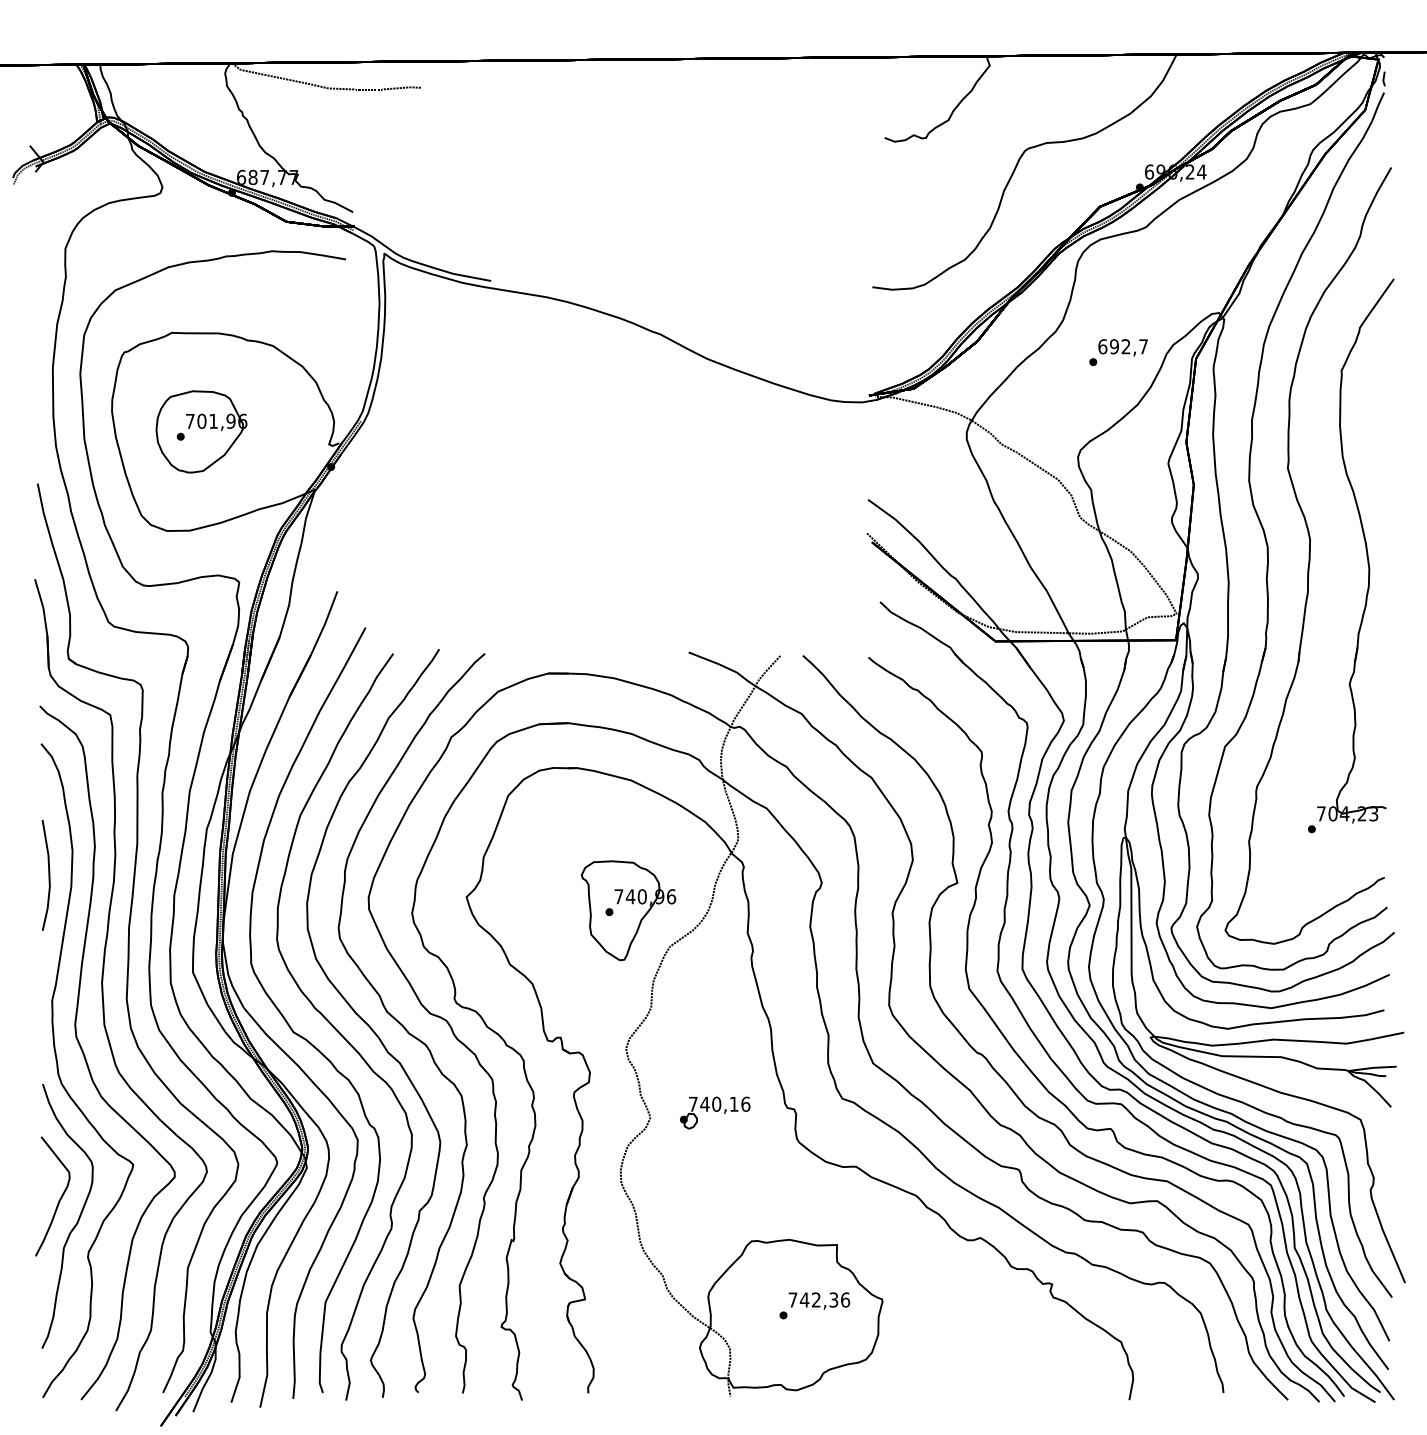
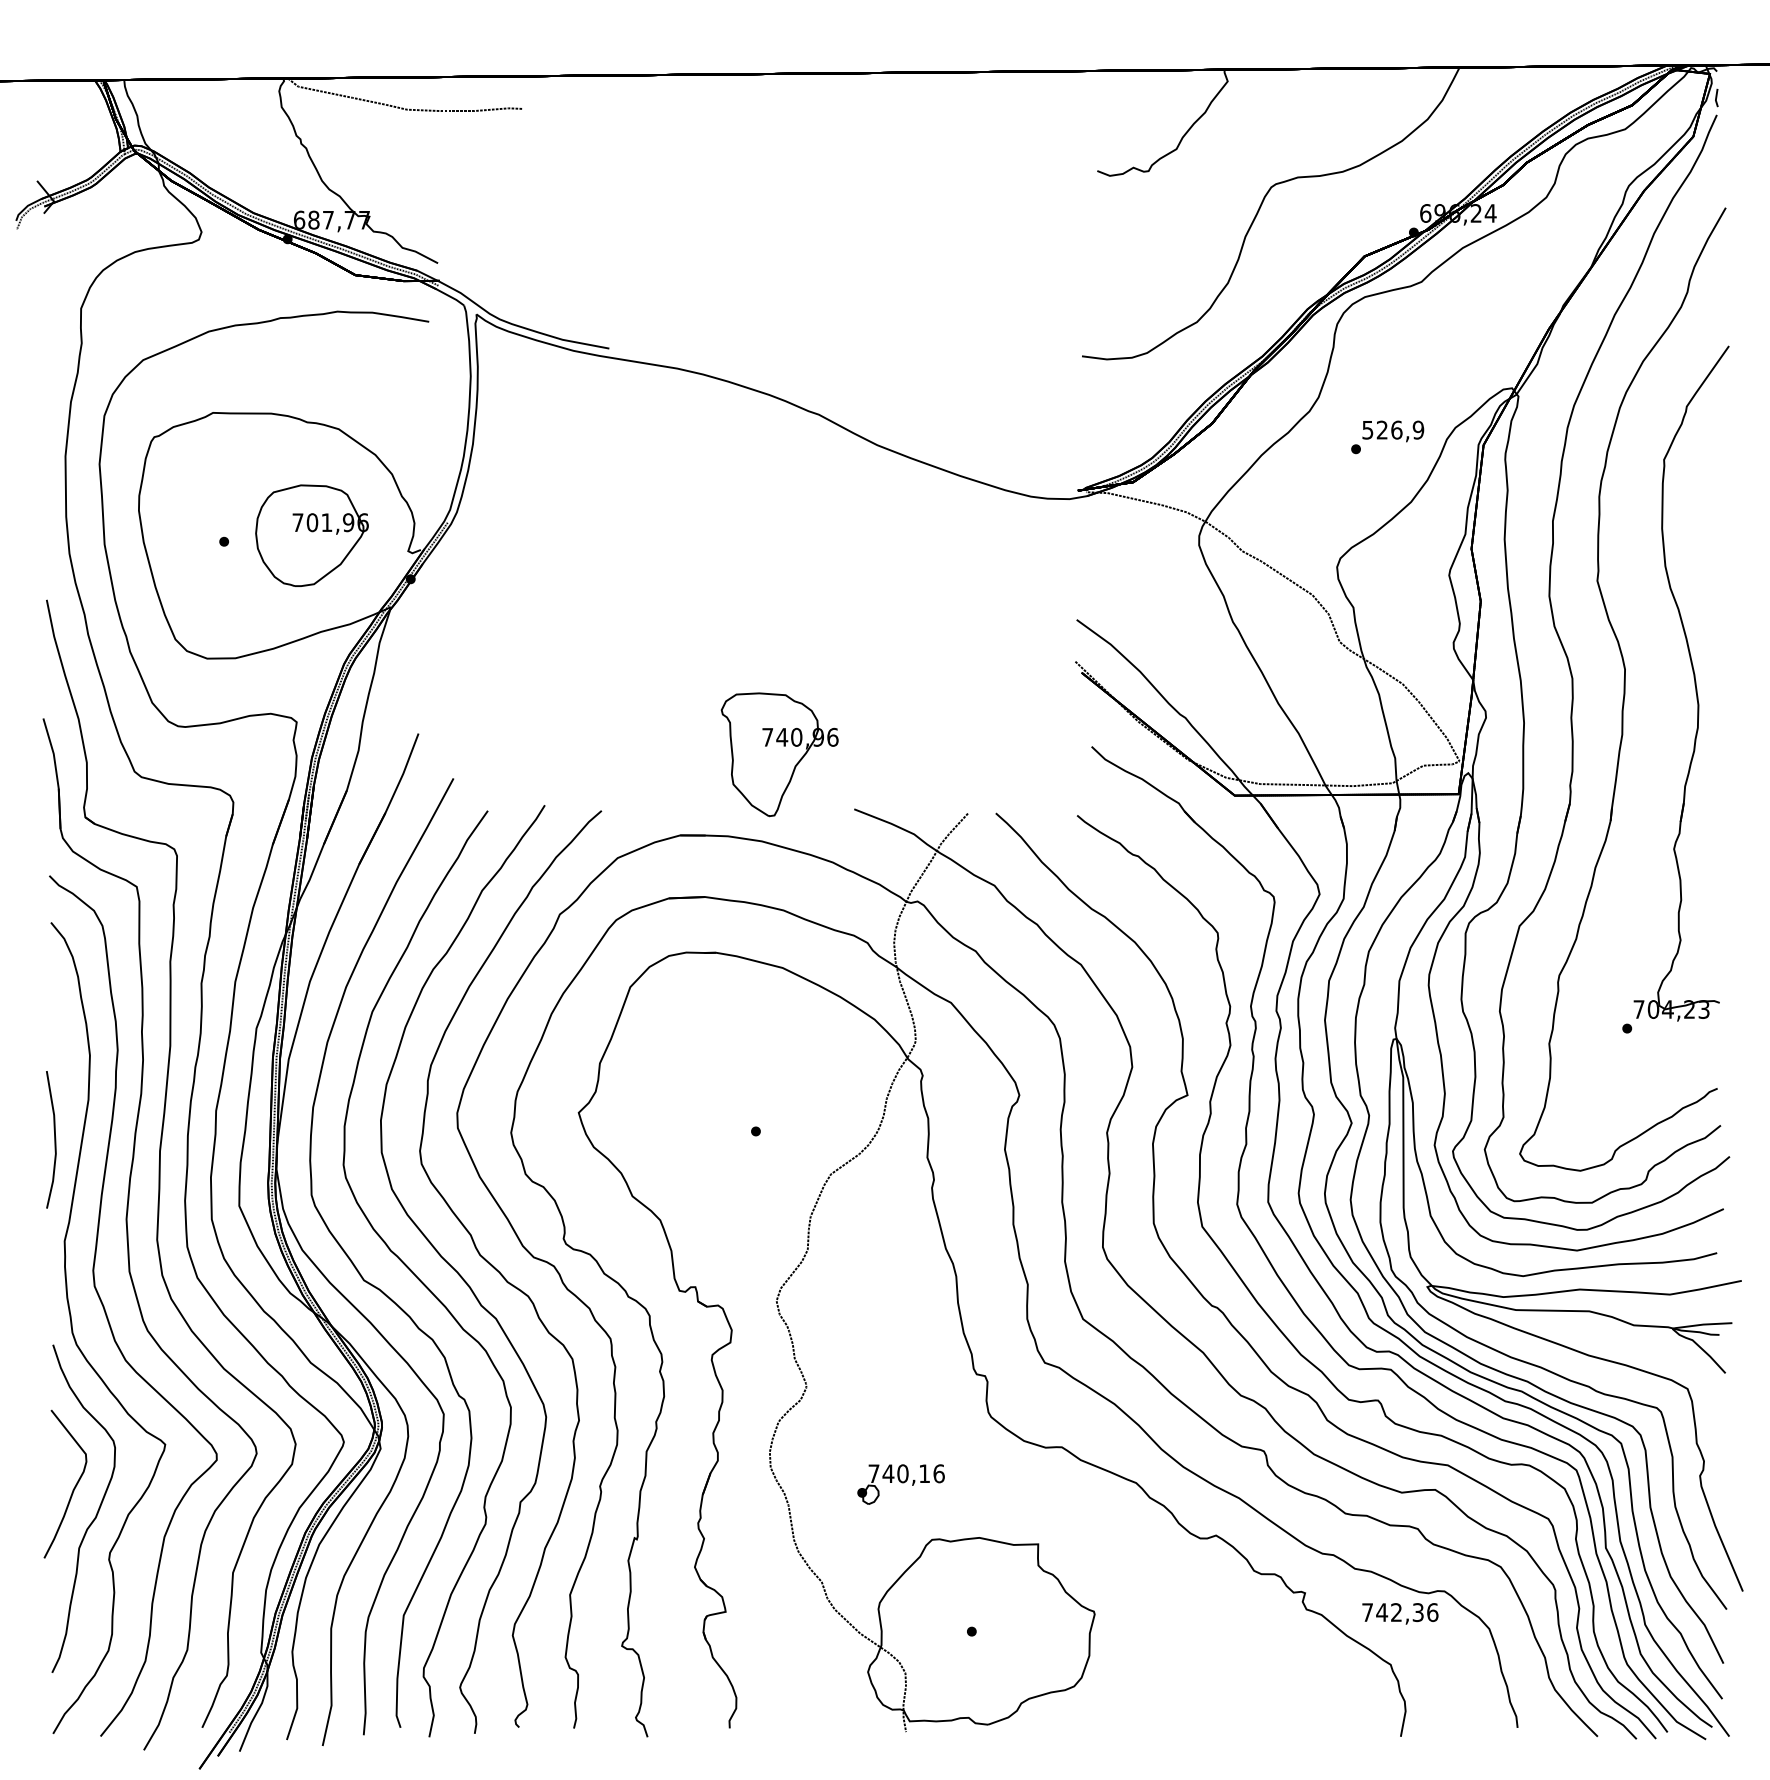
text: (1123, 346) -> (1393, 429), 692,7 -> 526,9
part: (201, 431) -> (311, 535), moved
line: (48, 875) -> (54, 1139), moved
part: (628, 910) -> (779, 754), moved
part: (714, 1112) -> (900, 1484), moved
text: (819, 1300) -> (1400, 1613), moved

